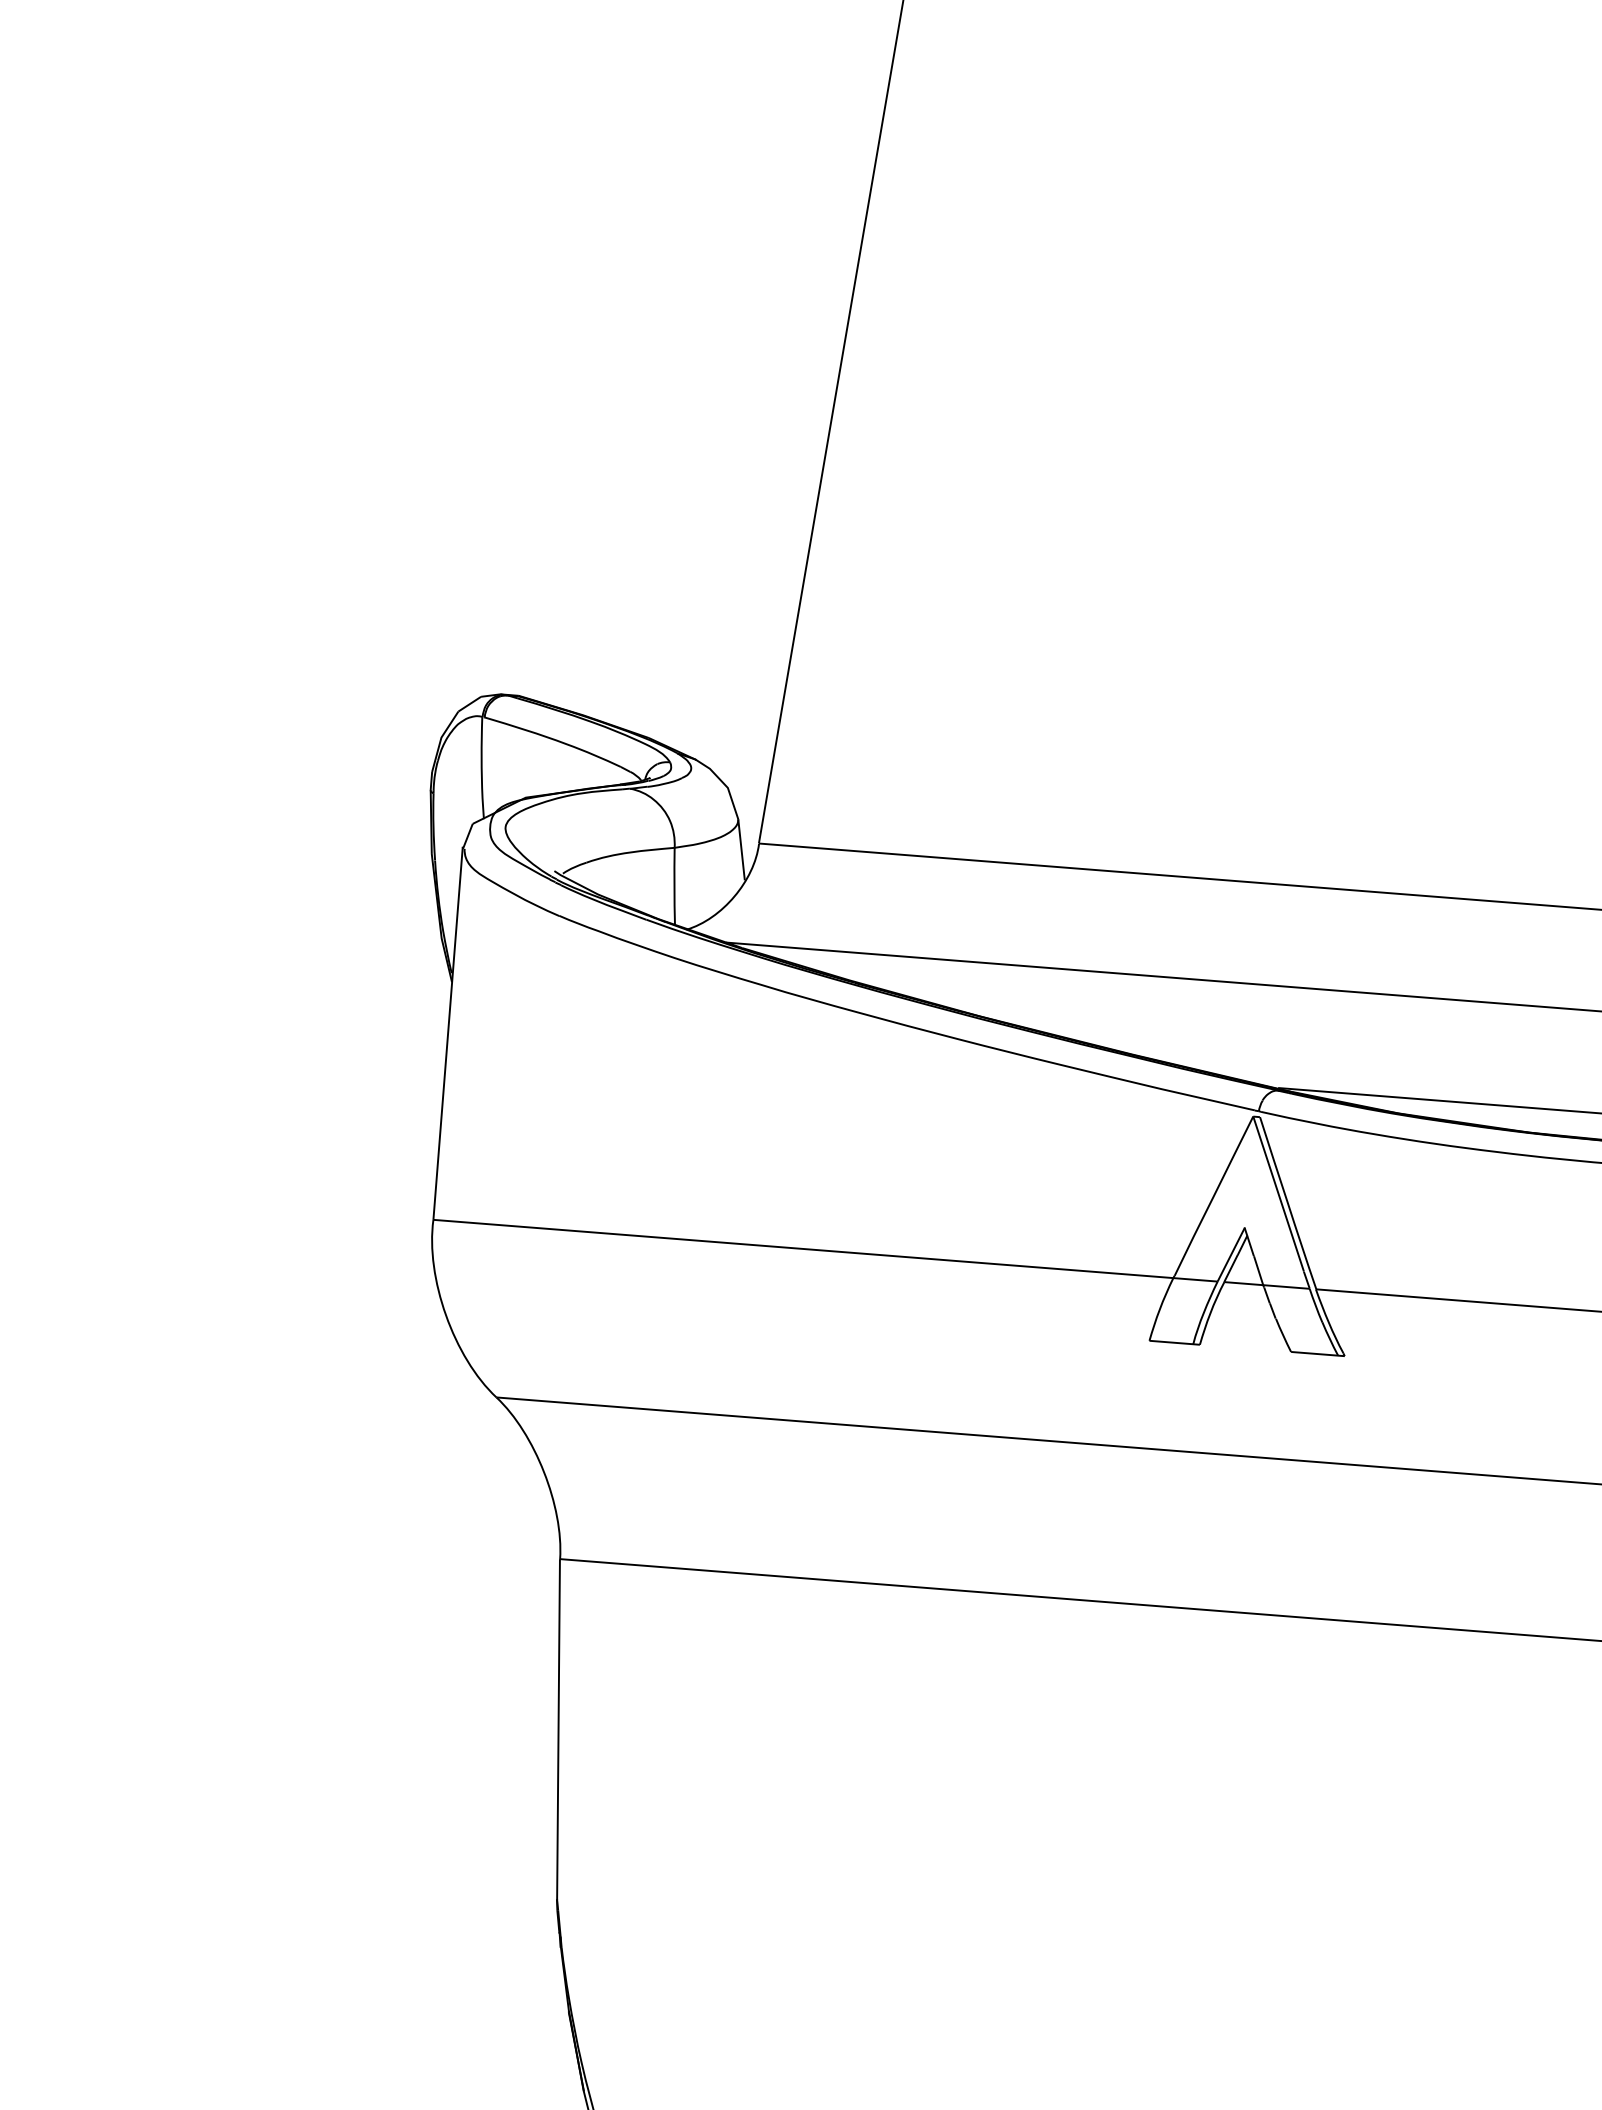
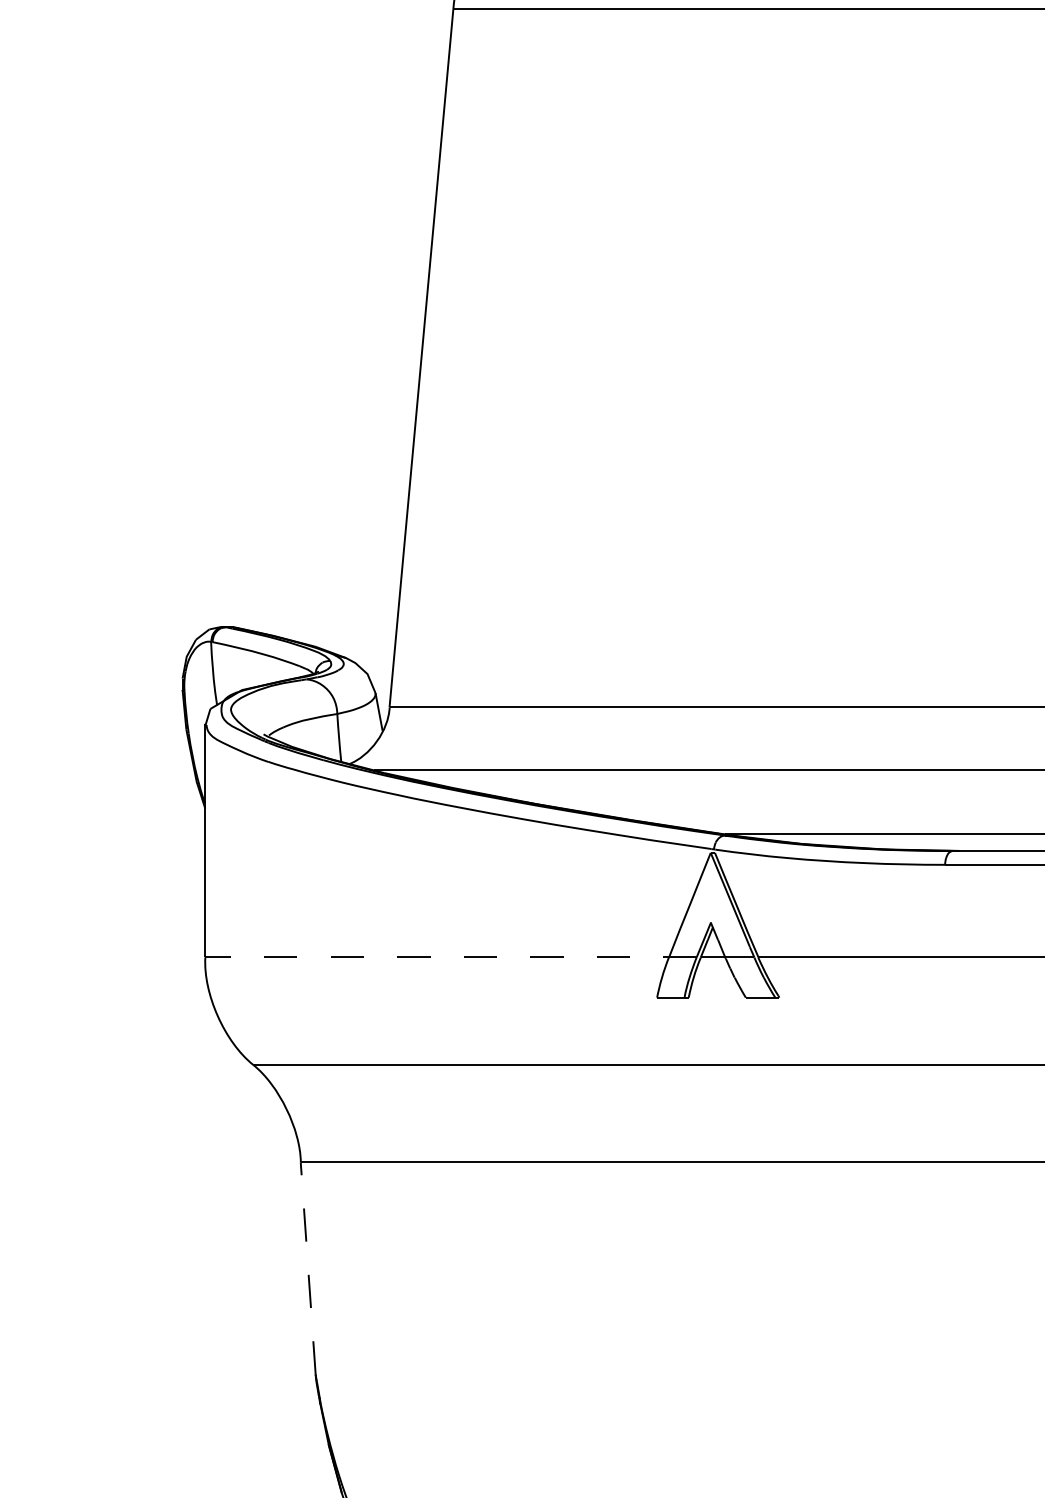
line: (824, 1250) -> (450, 957), solid -> dashed
line: (559, 1727) -> (308, 1267), solid -> dashed

